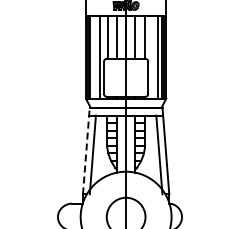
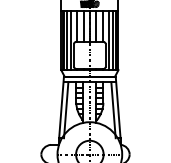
line: (94, 56) -> (67, 40), added
line: (152, 56) -> (108, 40), added
line: (86, 150) -> (61, 107), dashed -> solid

